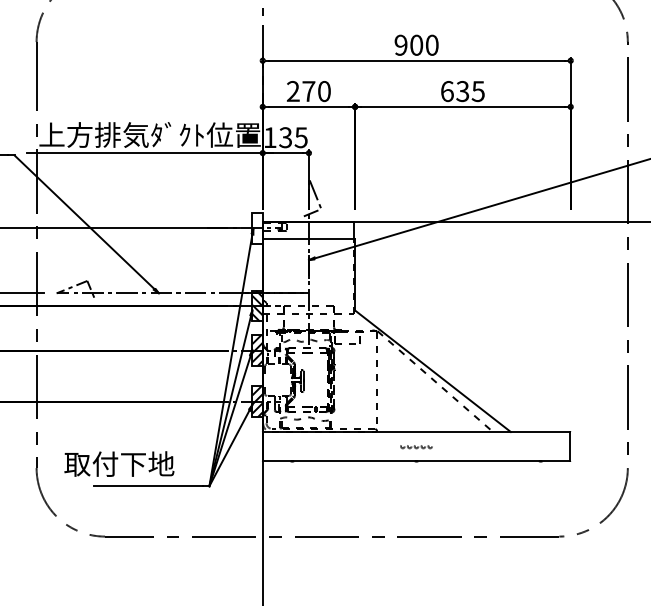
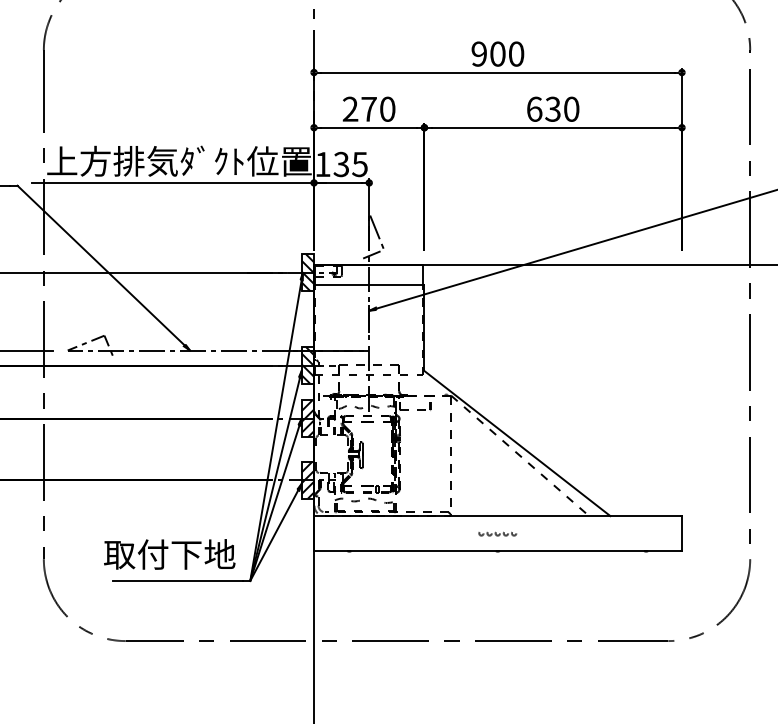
text: (478, 90) -> (571, 108), 635 -> 630
hatch: (257, 228) -> (307, 272), added
text: (119, 464) -> (169, 554), moved

